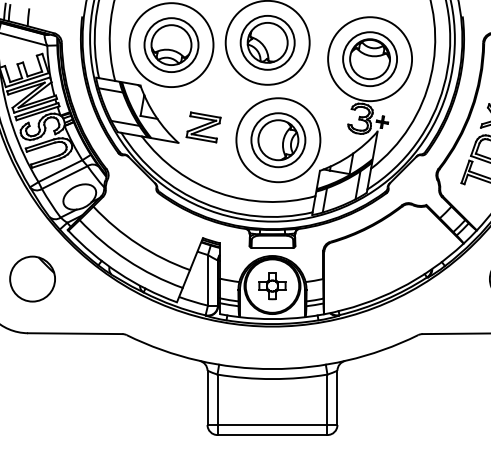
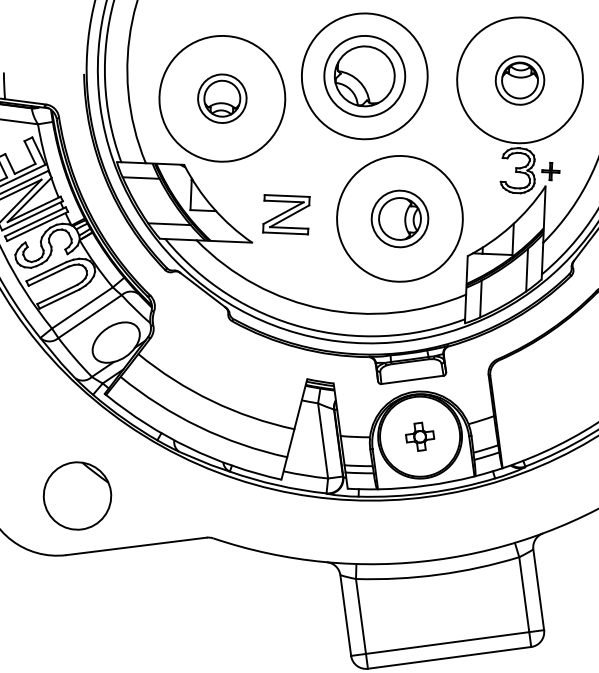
part: (171, 44) -> (222, 97), size x0.6
part: (369, 59) -> (519, 80), size x0.6
part: (278, 140) -> (400, 219), size x0.7
part: (32, 278) -> (77, 495), moved
part: (272, 286) -> (420, 437), size x0.7

